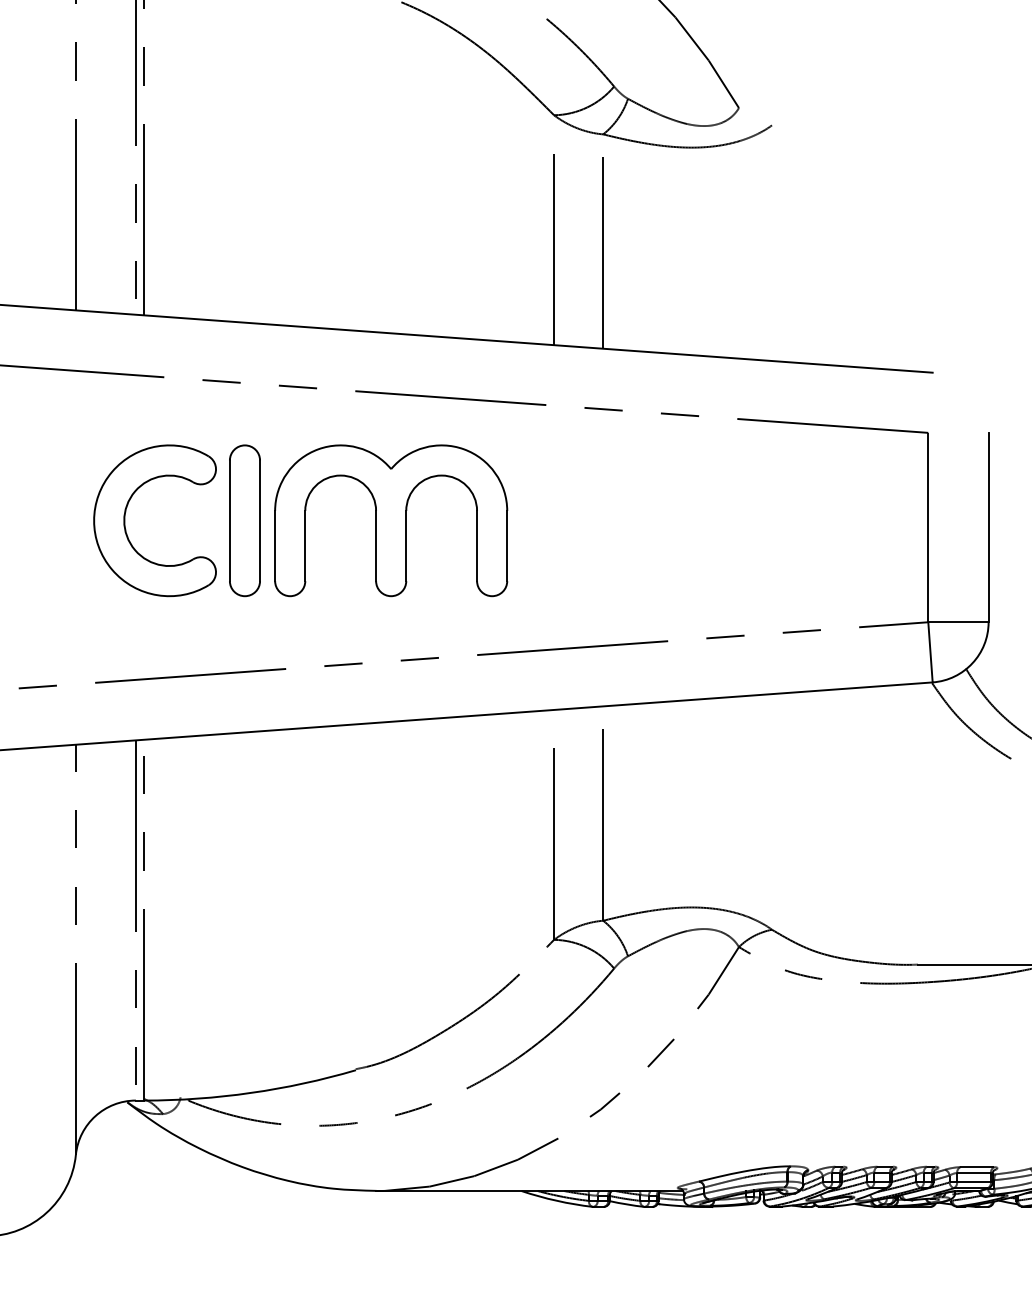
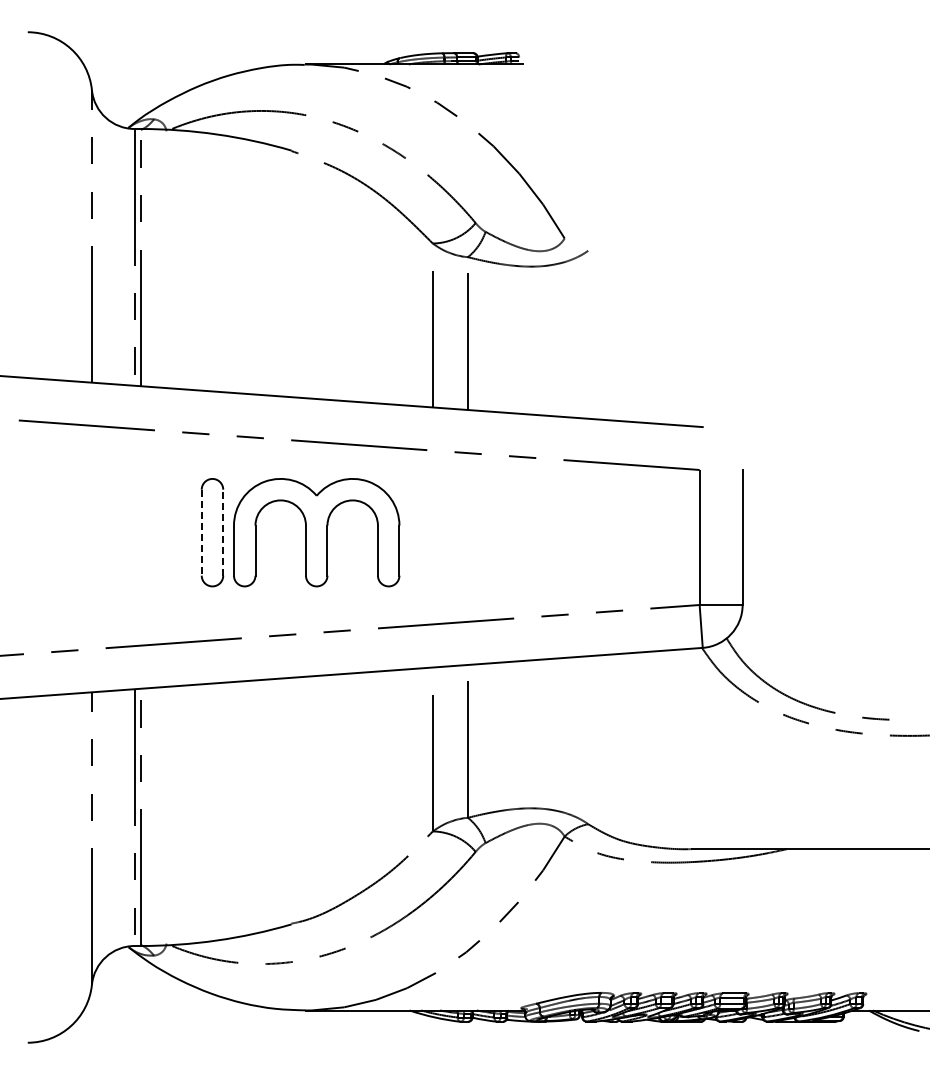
part: (125, 520) -> (127, 532), removed
line: (260, 520) -> (223, 532), solid -> dashed
line: (229, 521) -> (201, 533), solid -> dashed

